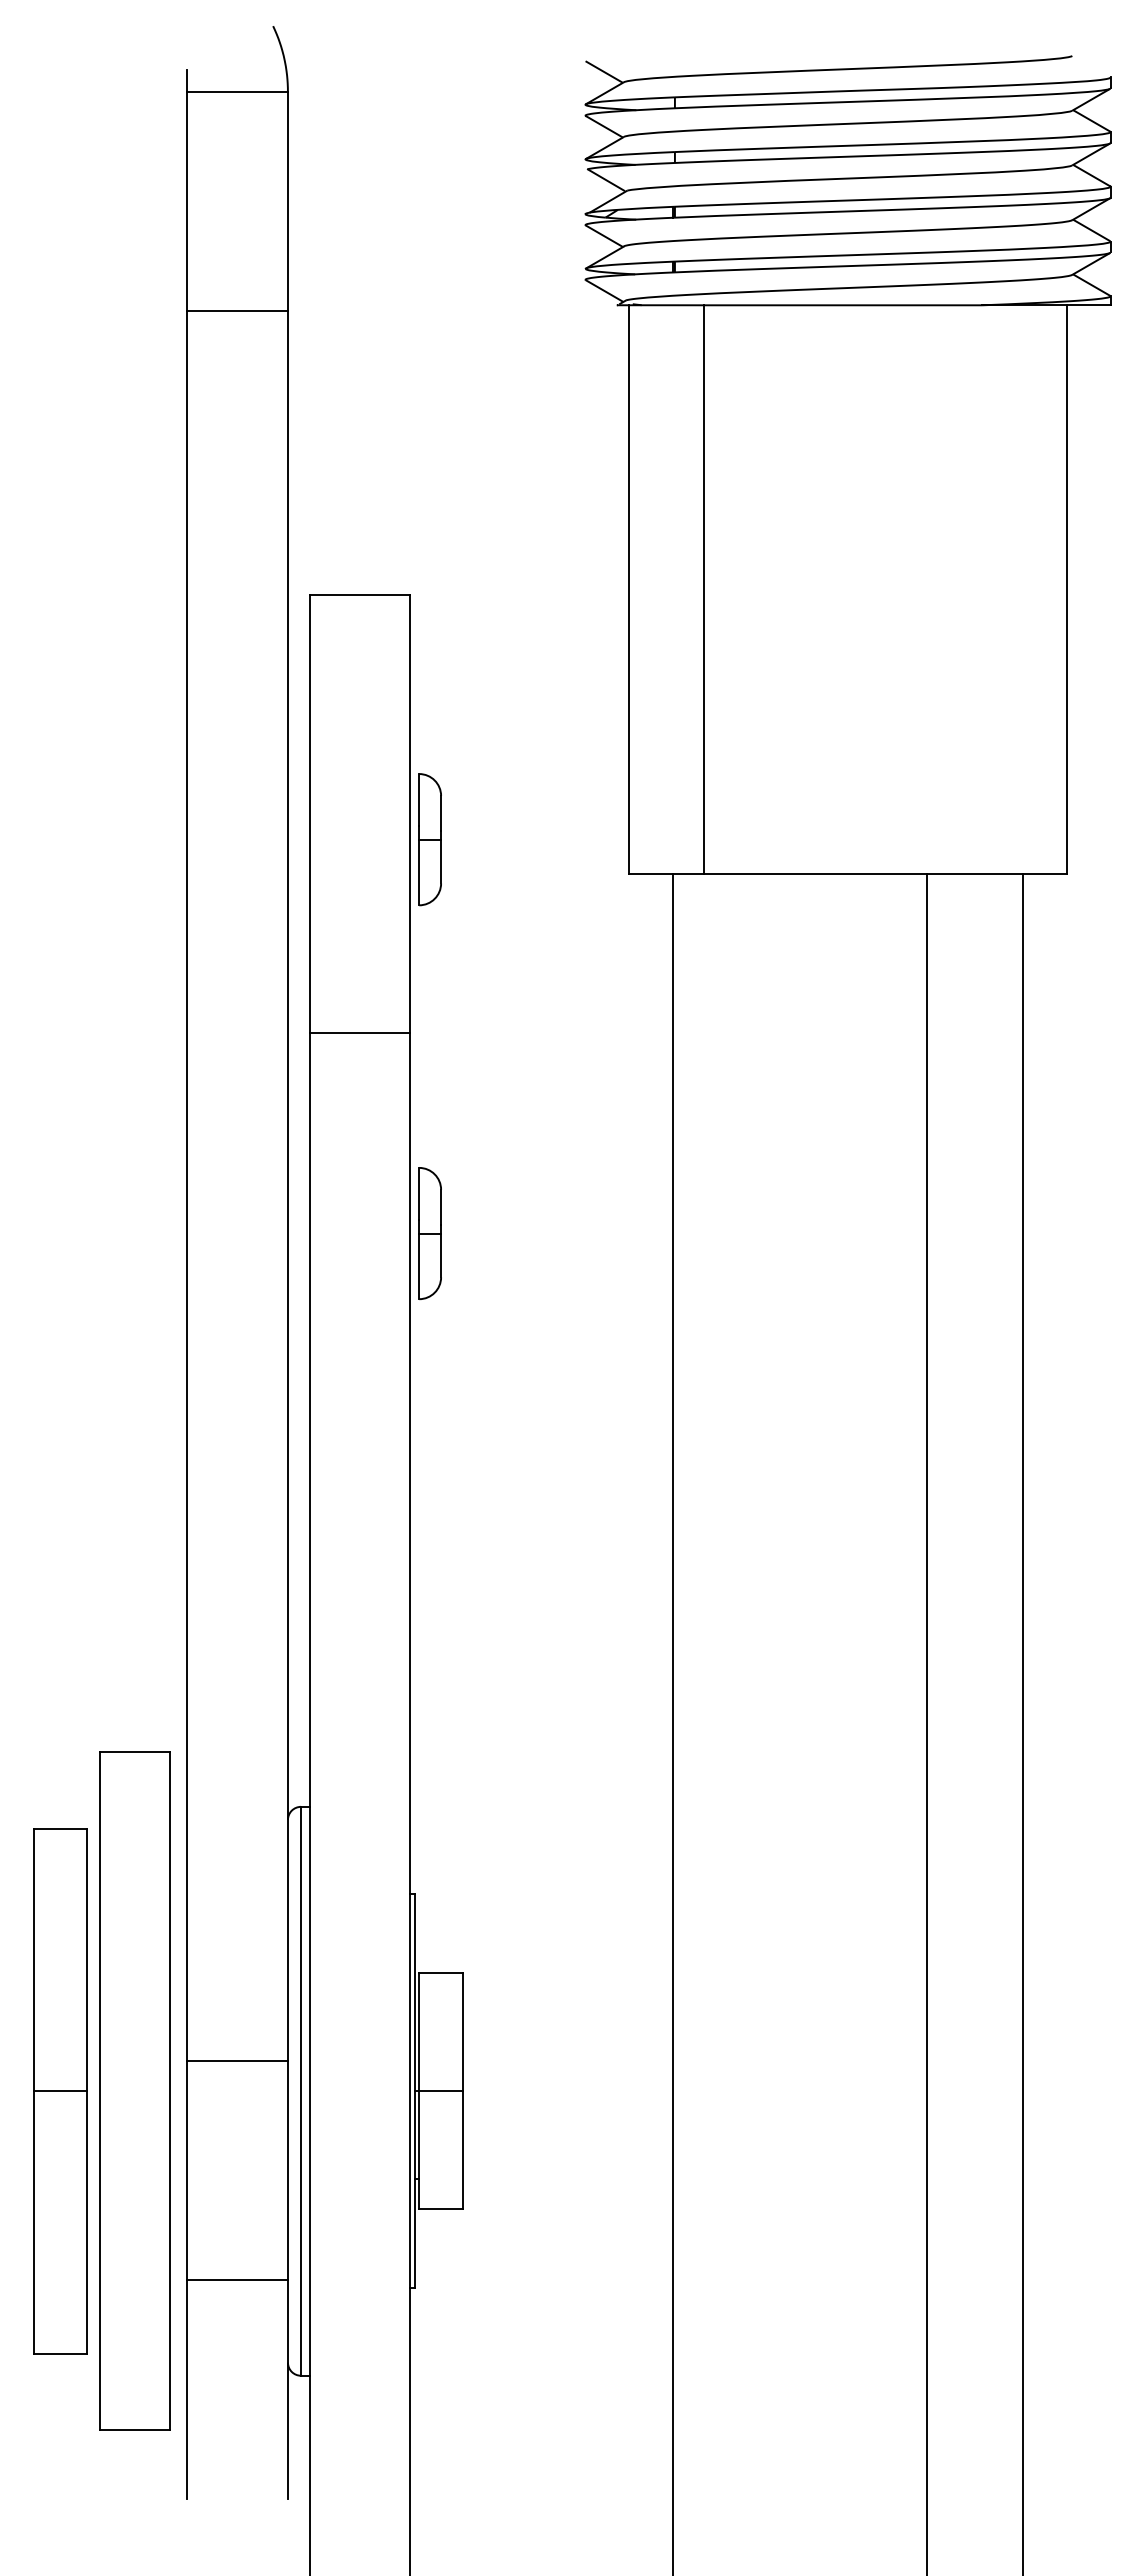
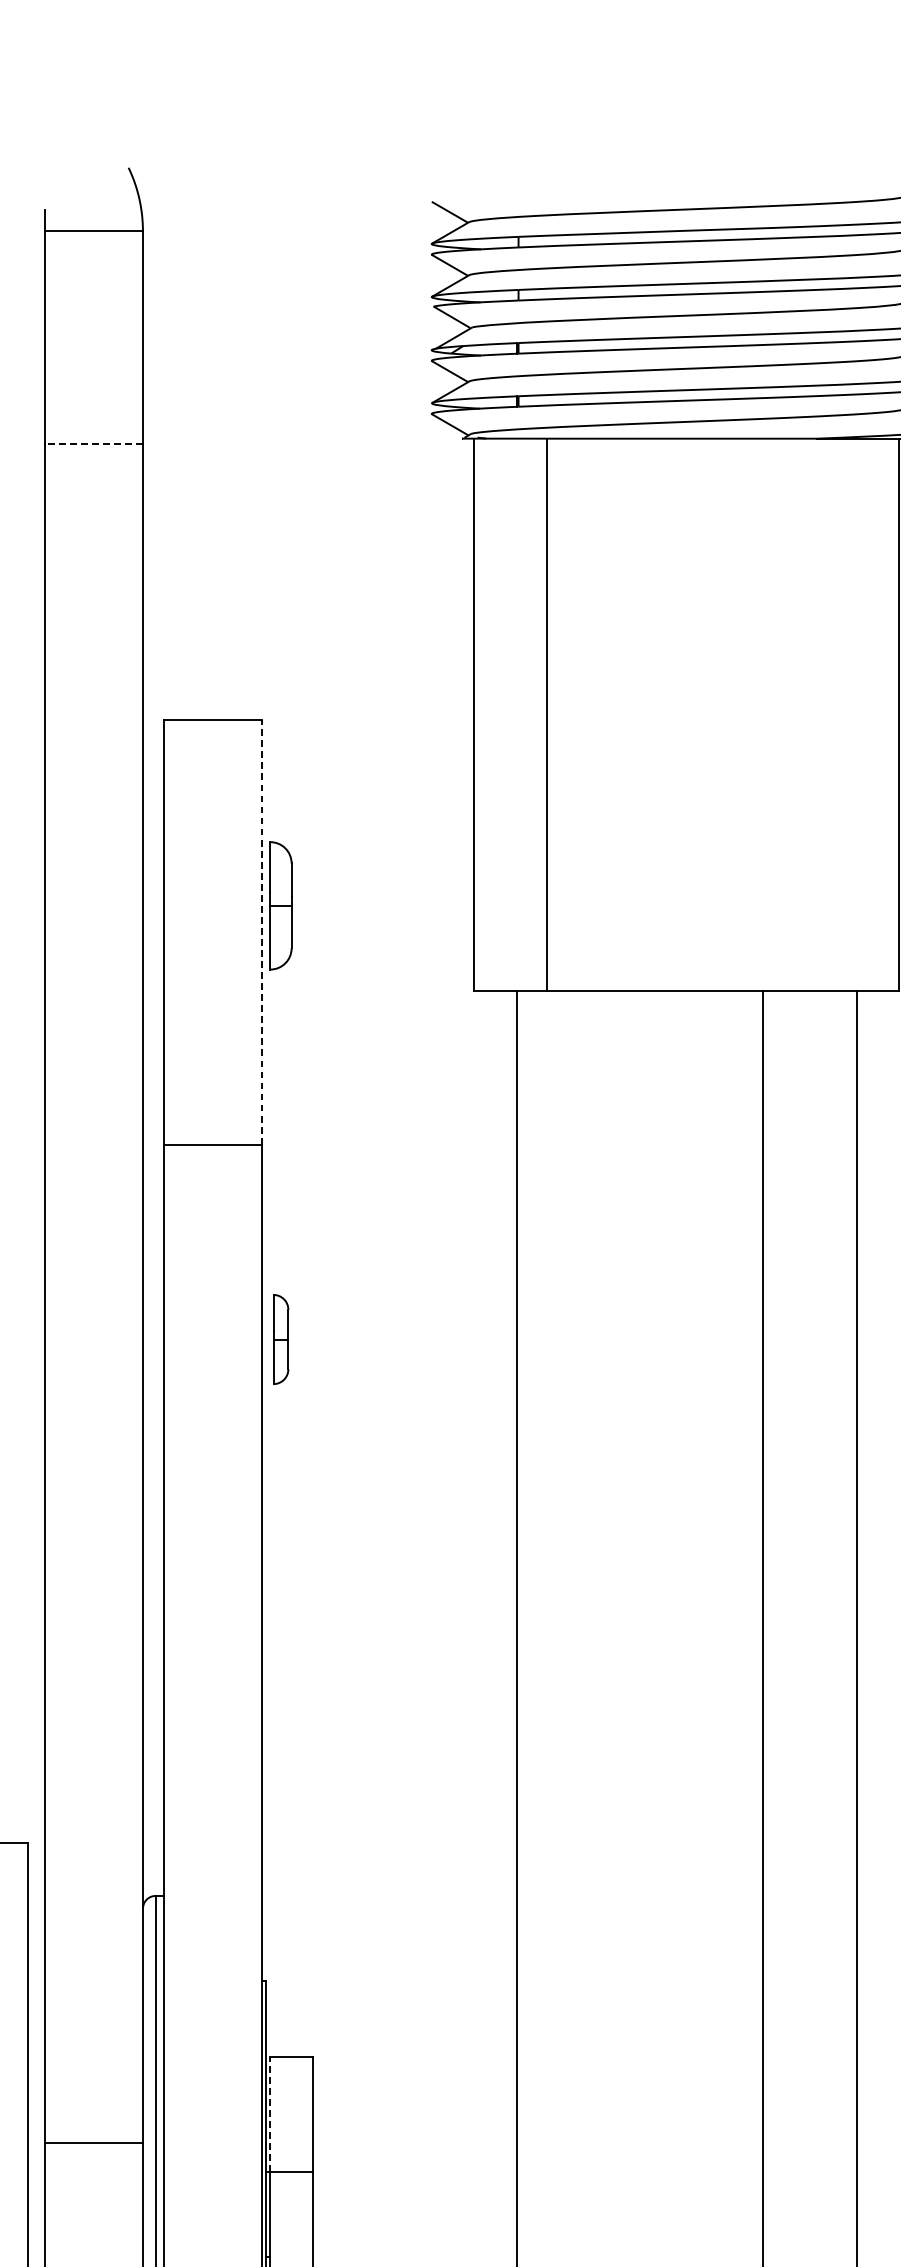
line: (237, 310) -> (94, 443), solid -> dashed
line: (410, 813) -> (261, 931), solid -> dashed
part: (429, 839) -> (280, 905), moved
part: (429, 1233) -> (280, 1339), size x0.7
line: (419, 2031) -> (270, 2113), solid -> dashed

